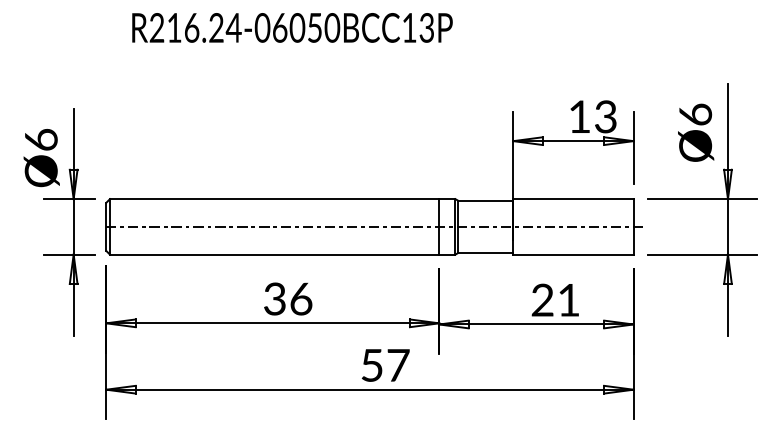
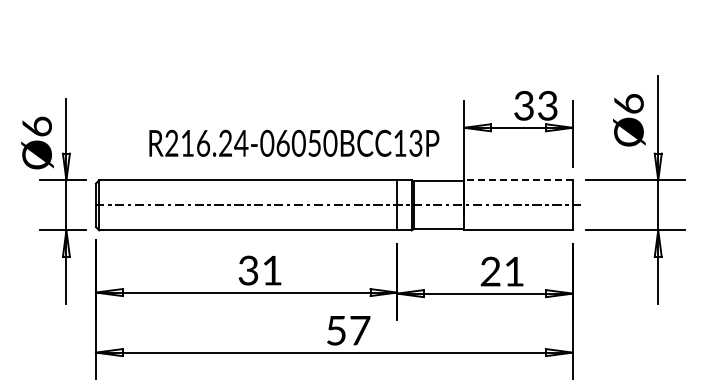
text: (292, 26) -> (294, 142), moved
text: (579, 116) -> (523, 105), 13 -> 33
line: (572, 199) -> (517, 180), solid -> dashed
text: (301, 298) -> (272, 270), 36 -> 31

